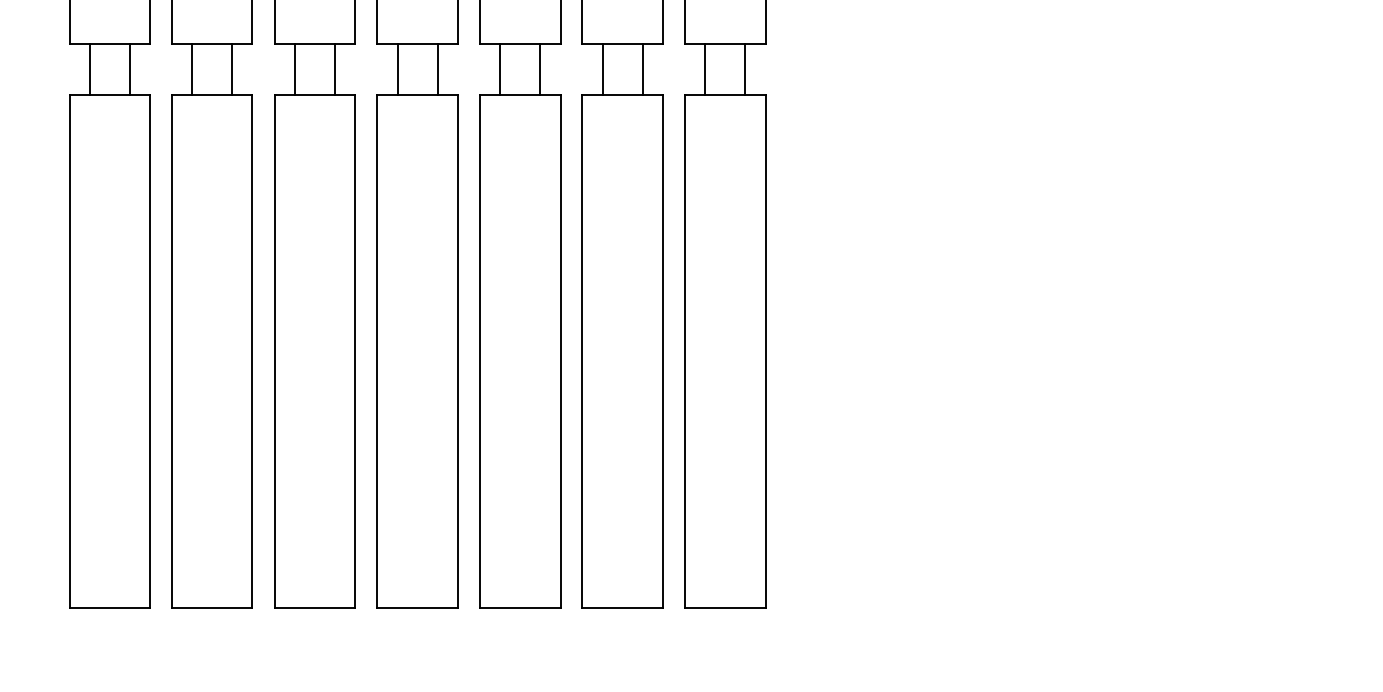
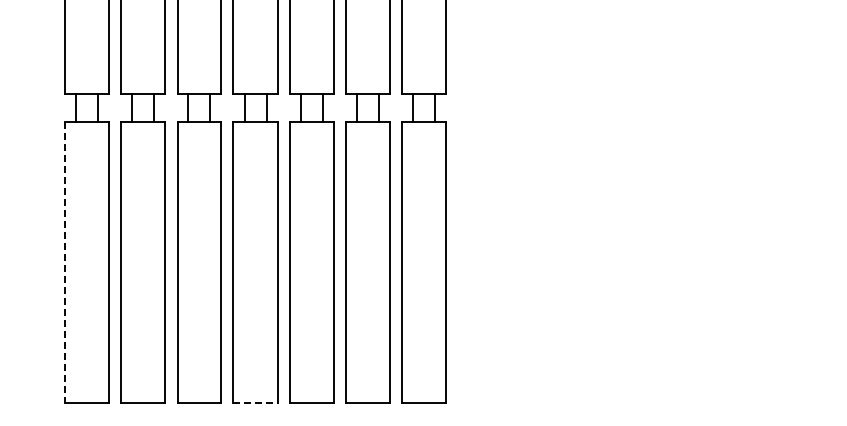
line: (70, 351) -> (65, 262), solid -> dashed
line: (419, 608) -> (256, 403), solid -> dashed

